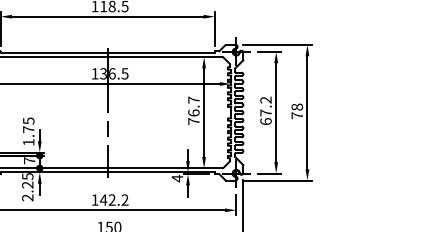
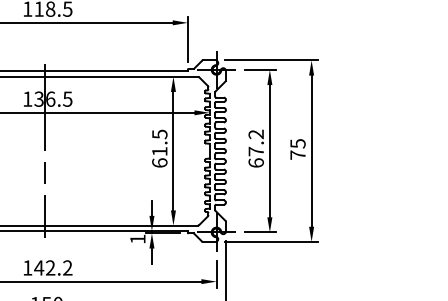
text: (296, 106) -> (296, 142), 78 -> 75
text: (193, 110) -> (159, 148), 76.7 -> 61.5
text: (177, 178) -> (137, 239), 4 -> 1

